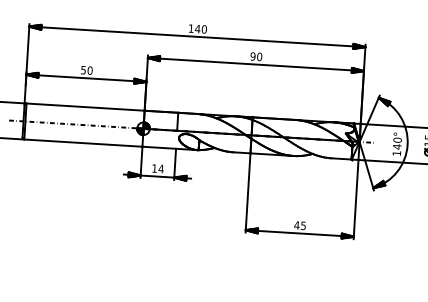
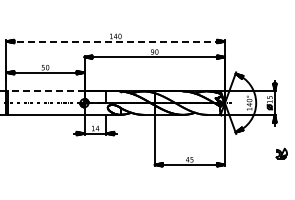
line: (198, 36) -> (116, 41), solid -> dashed
line: (84, 107) -> (45, 91), solid -> dashed

